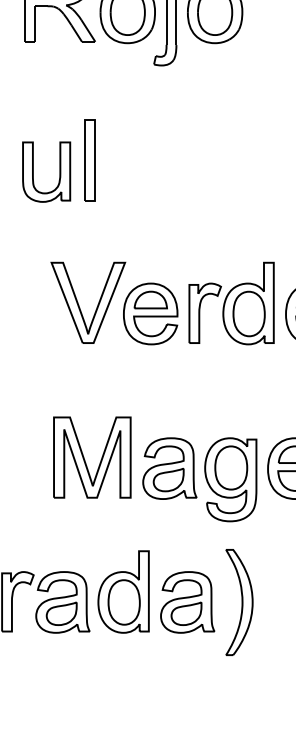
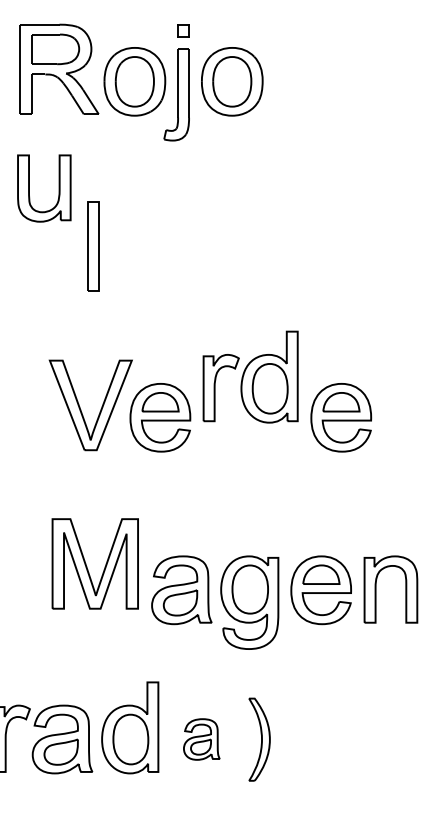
part: (59, 172) -> (58, 188), moved
part: (231, 302) -> (250, 376), moved
part: (85, 459) -> (87, 566), moved
part: (187, 602) -> (201, 739), size x0.6
part: (239, 602) -> (259, 739), size x0.7

